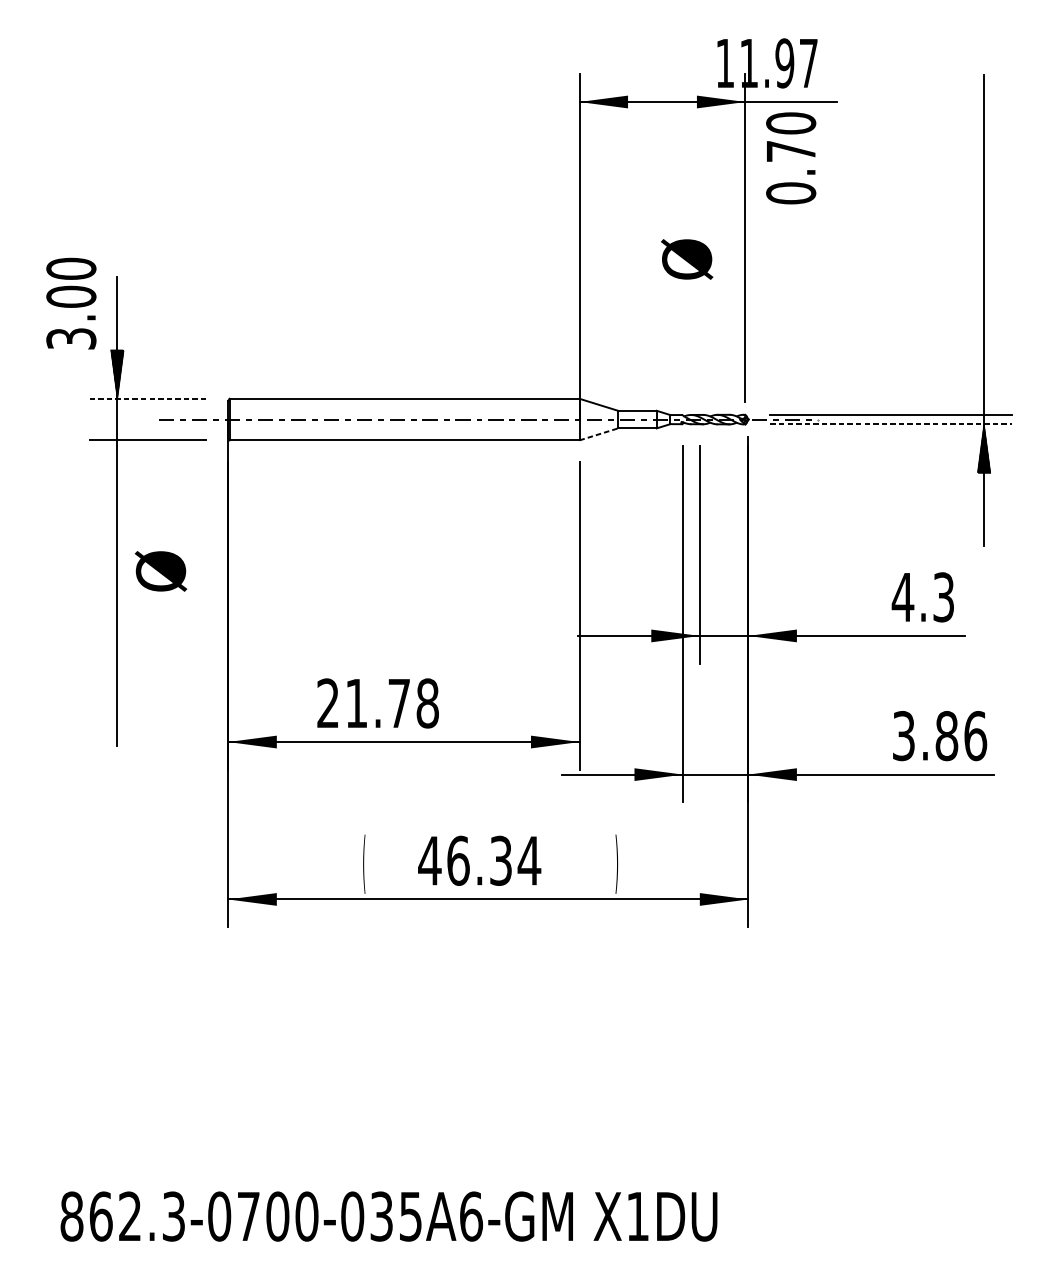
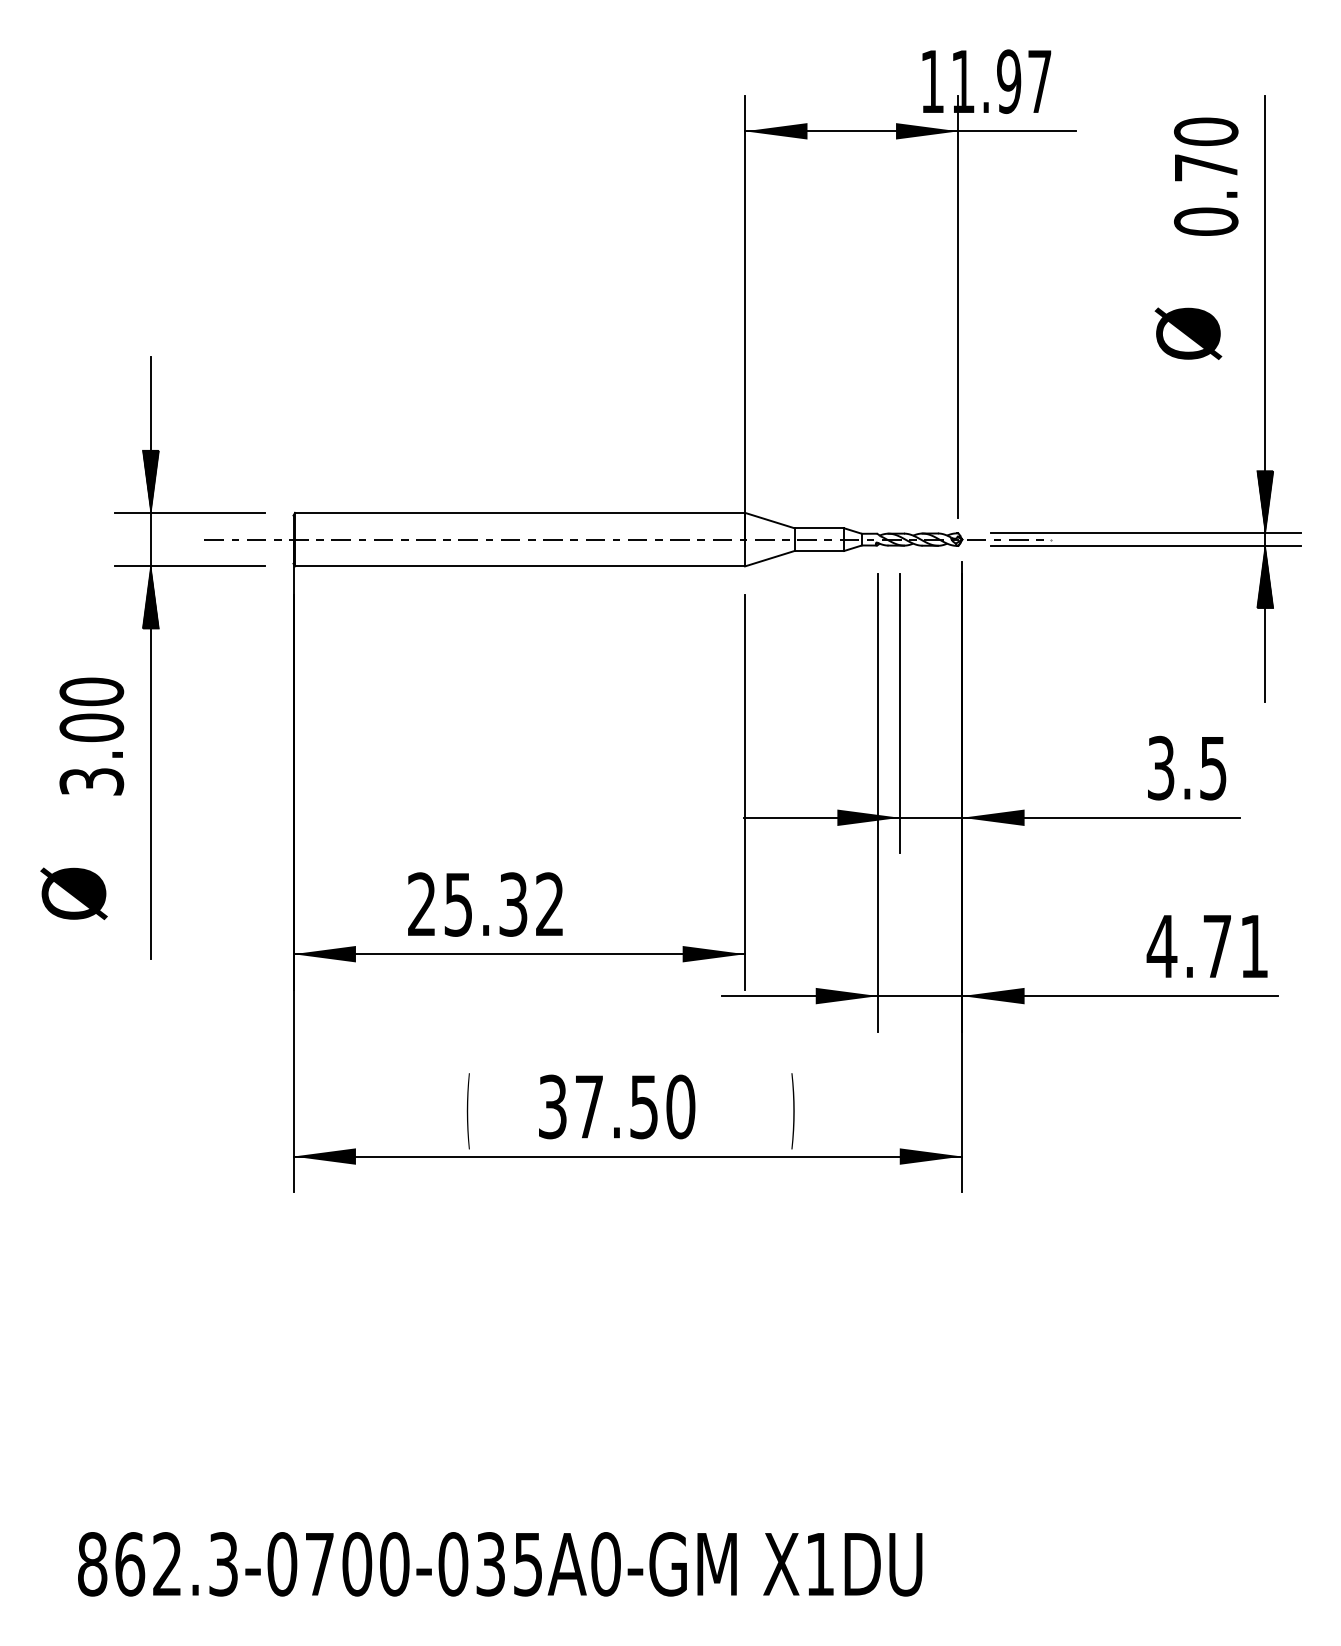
text: (791, 158) -> (1206, 176), moved
text: (687, 259) -> (1188, 333), moved
text: (71, 303) -> (91, 736), moved
hatch: (984, 389) -> (1265, 501), added
line: (148, 398) -> (190, 512), dashed -> solid
line: (891, 424) -> (1146, 545), dashed -> solid
line: (598, 434) -> (769, 558), dashed -> solid
hatch: (117, 464) -> (150, 597), added
text: (160, 571) -> (73, 893), moved
text: (922, 596) -> (1186, 767), 4.3 -> 3.5
text: (392, 703) -> (504, 904), 21.78 -> 25.32
text: (939, 736) -> (1207, 946), 3.86 -> 4.71
text: (479, 860) -> (616, 1106), 46.34 -> 37.50
text: (471, 1216) -> (606, 1564), 862.3-0700-035A6-GM -> 862.3-0700-035A0-GM

